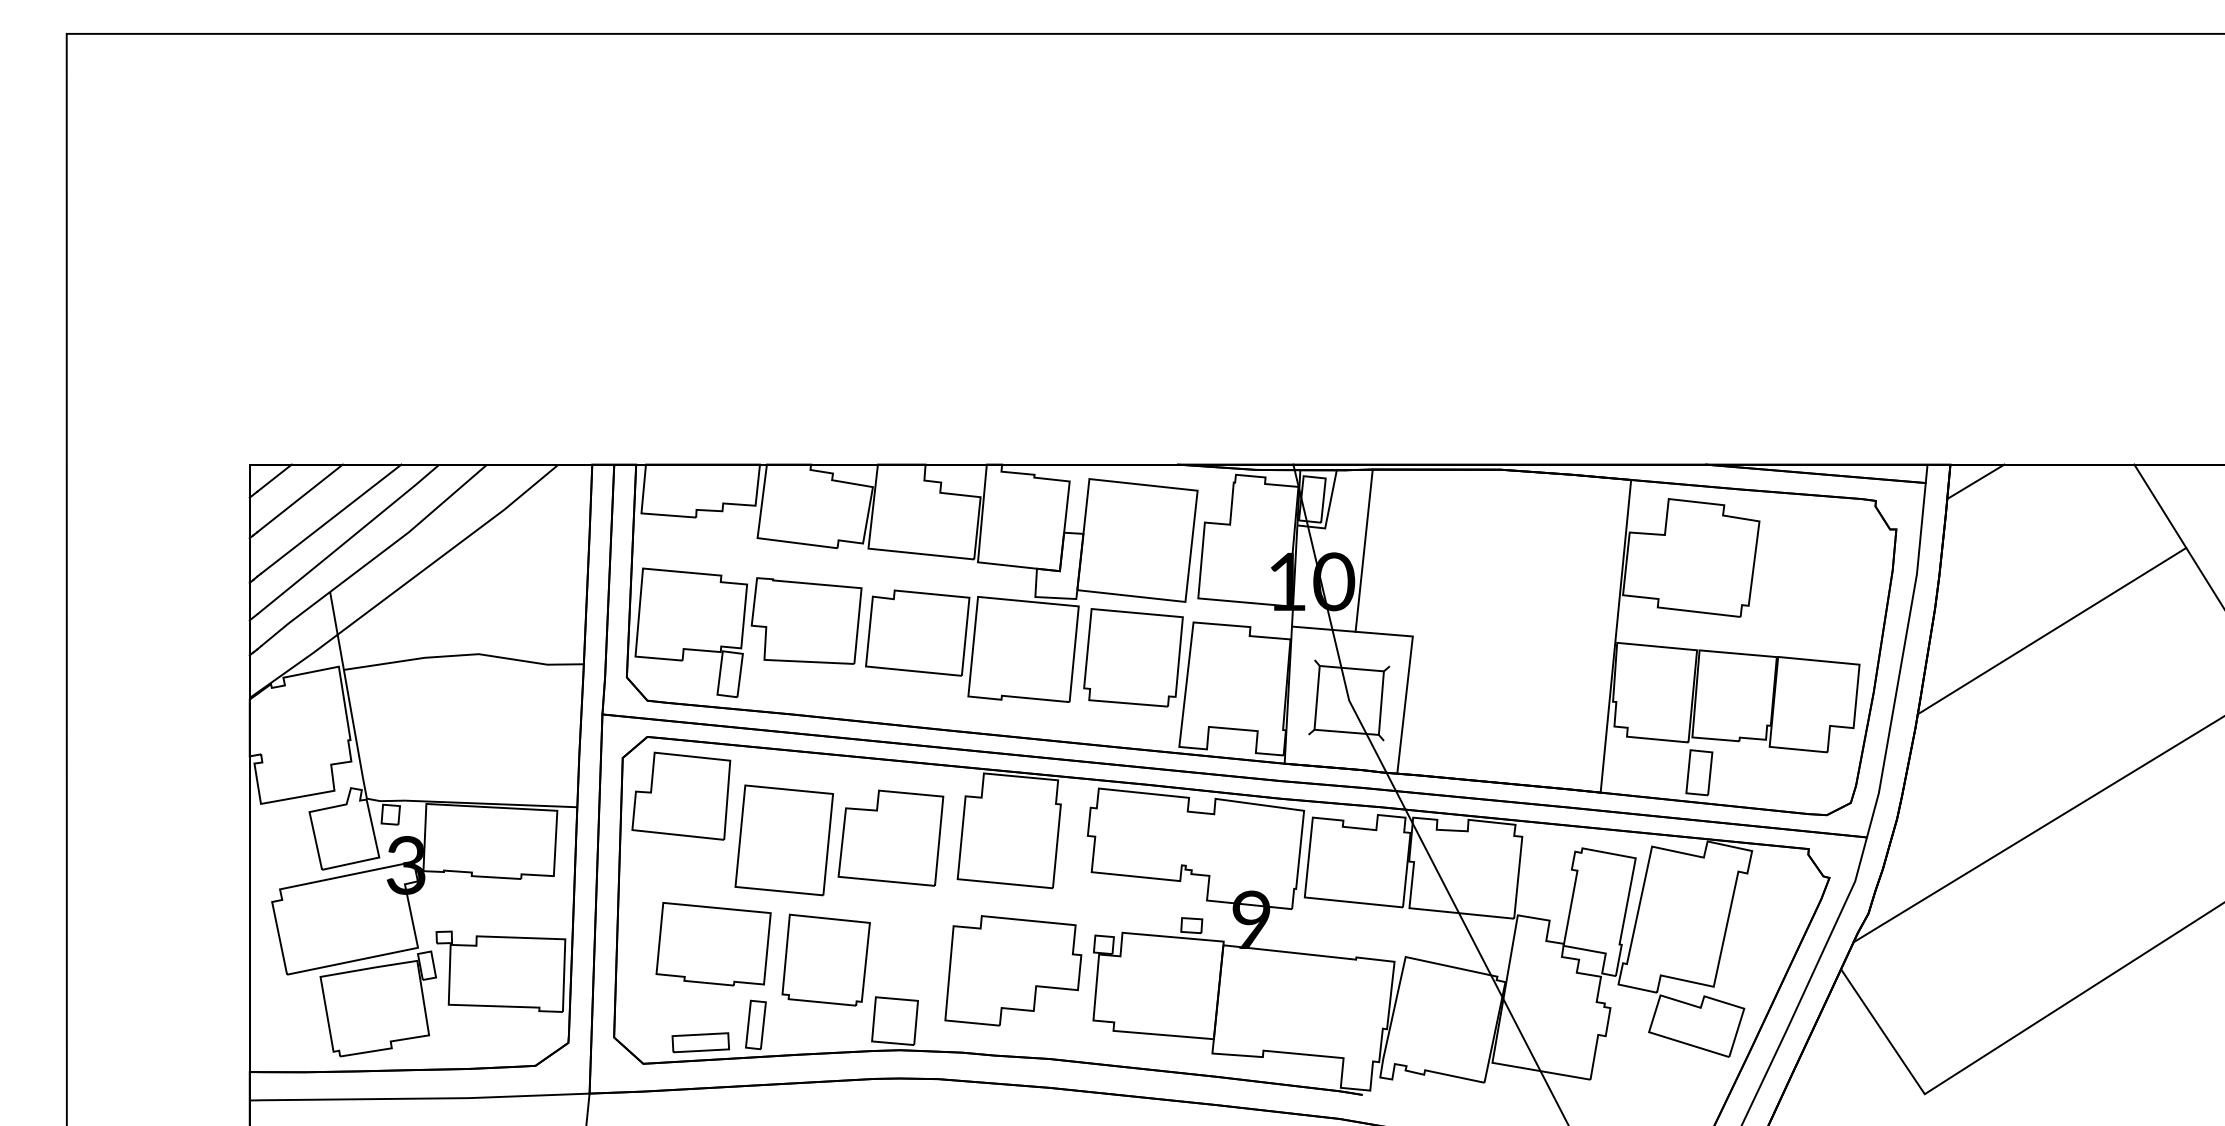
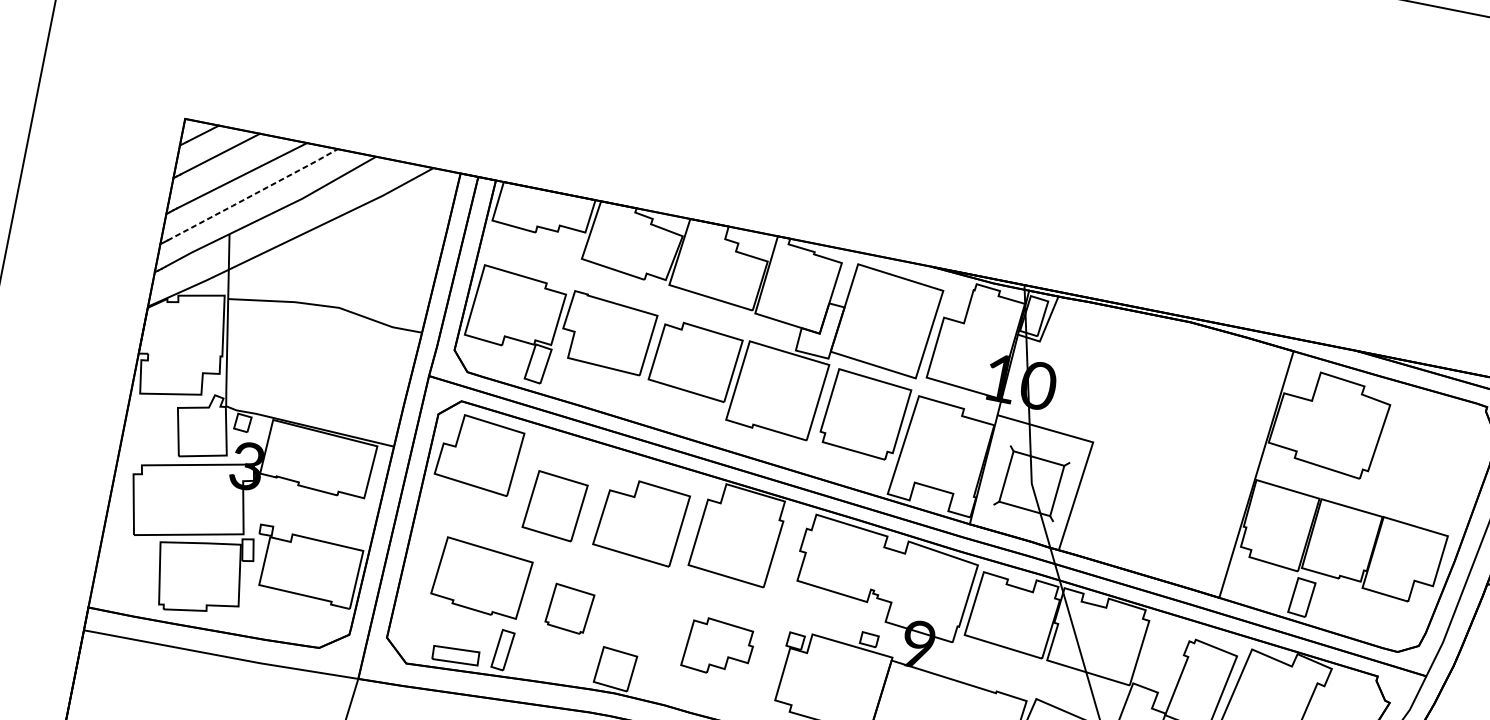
line: (348, 539) -> (252, 194), solid -> dashed
line: (1363, 550) -> (1067, 365), removed
part: (783, 840) -> (554, 506), size x0.7
part: (825, 959) -> (569, 608), size x0.6
part: (1013, 970) -> (718, 647), size x0.6

